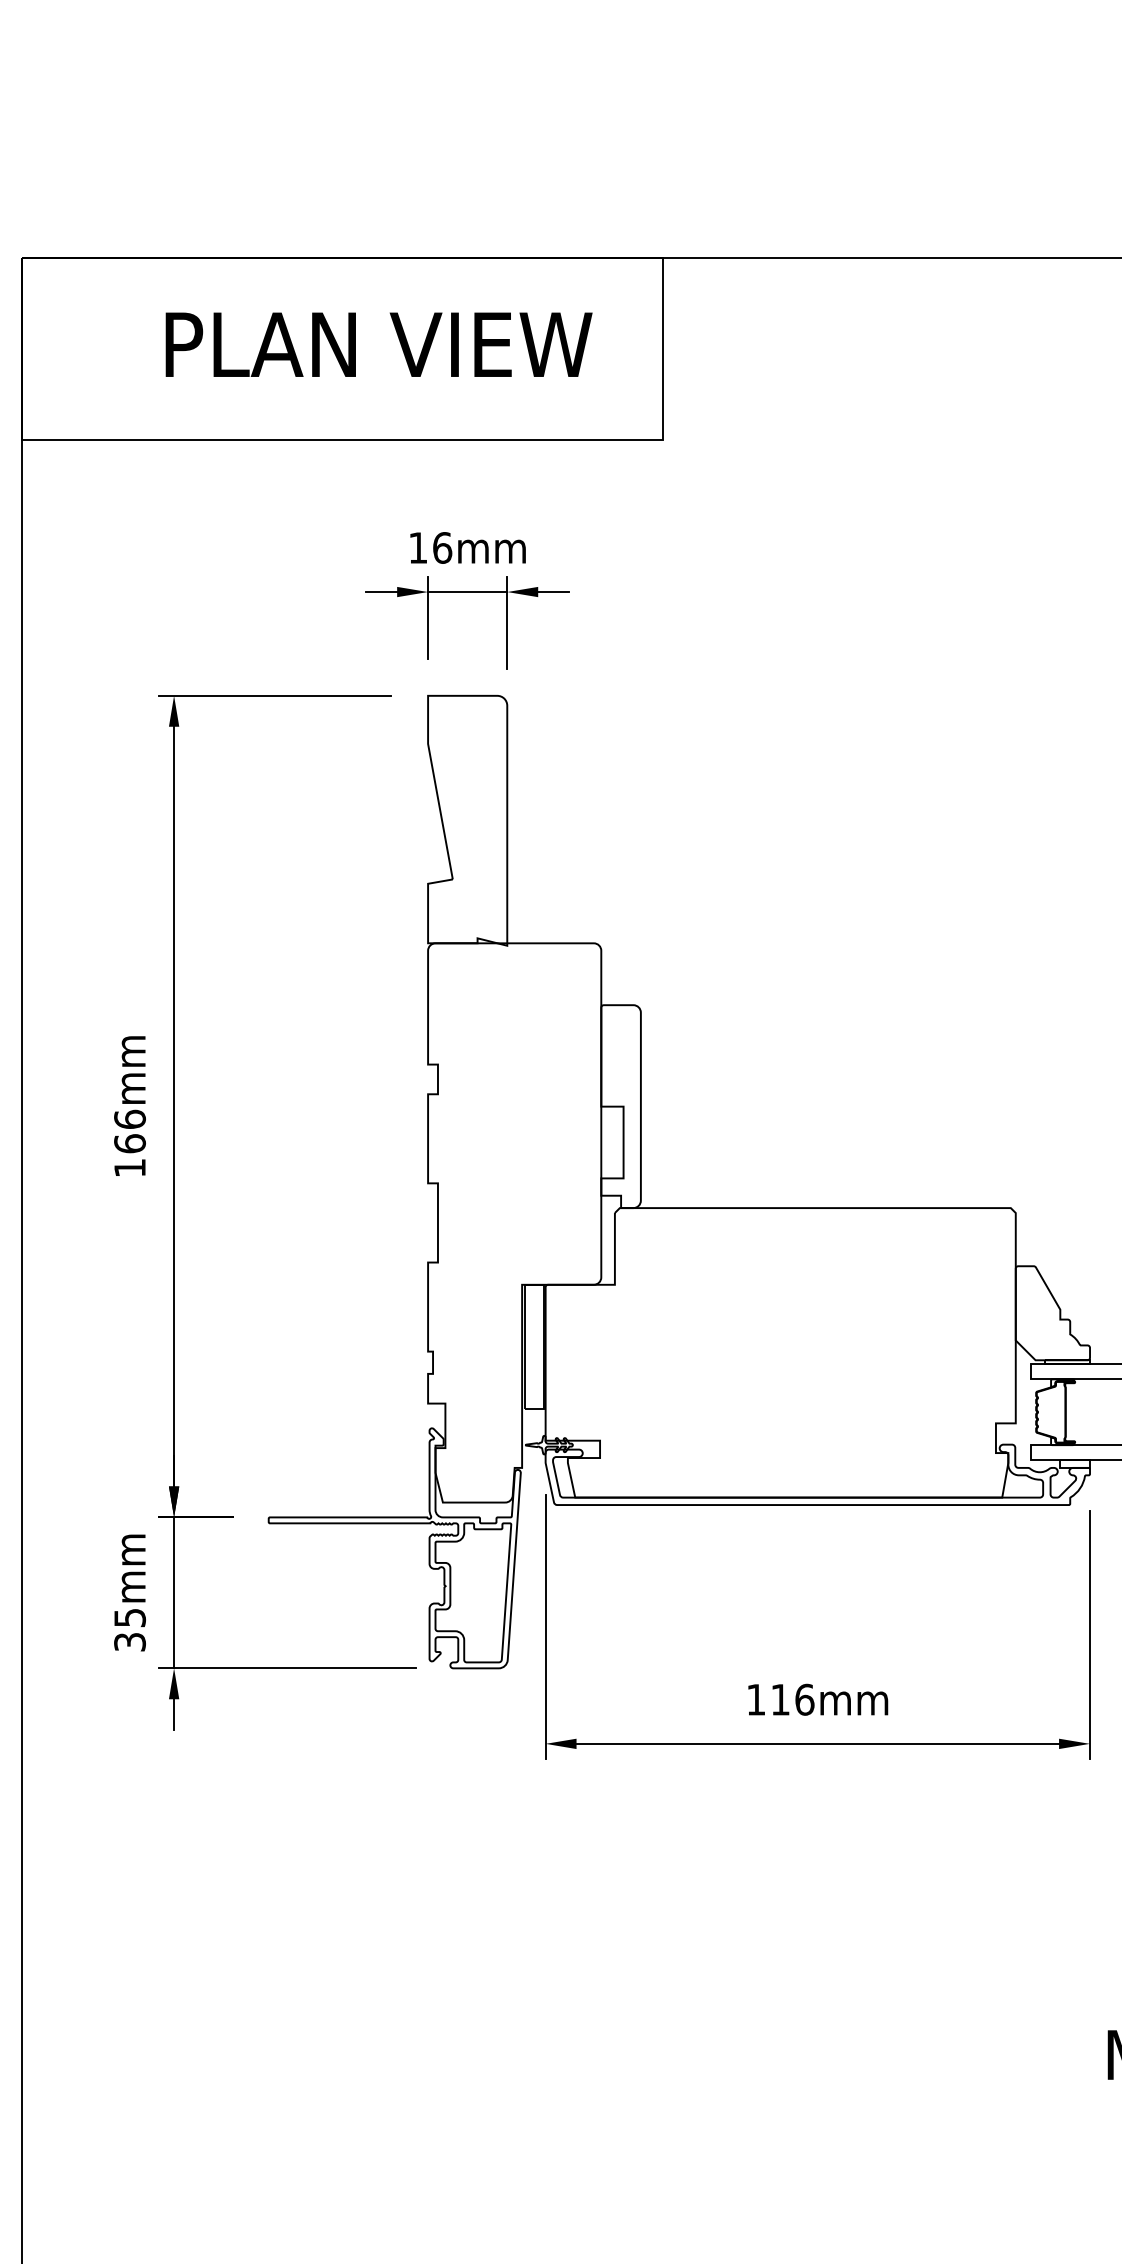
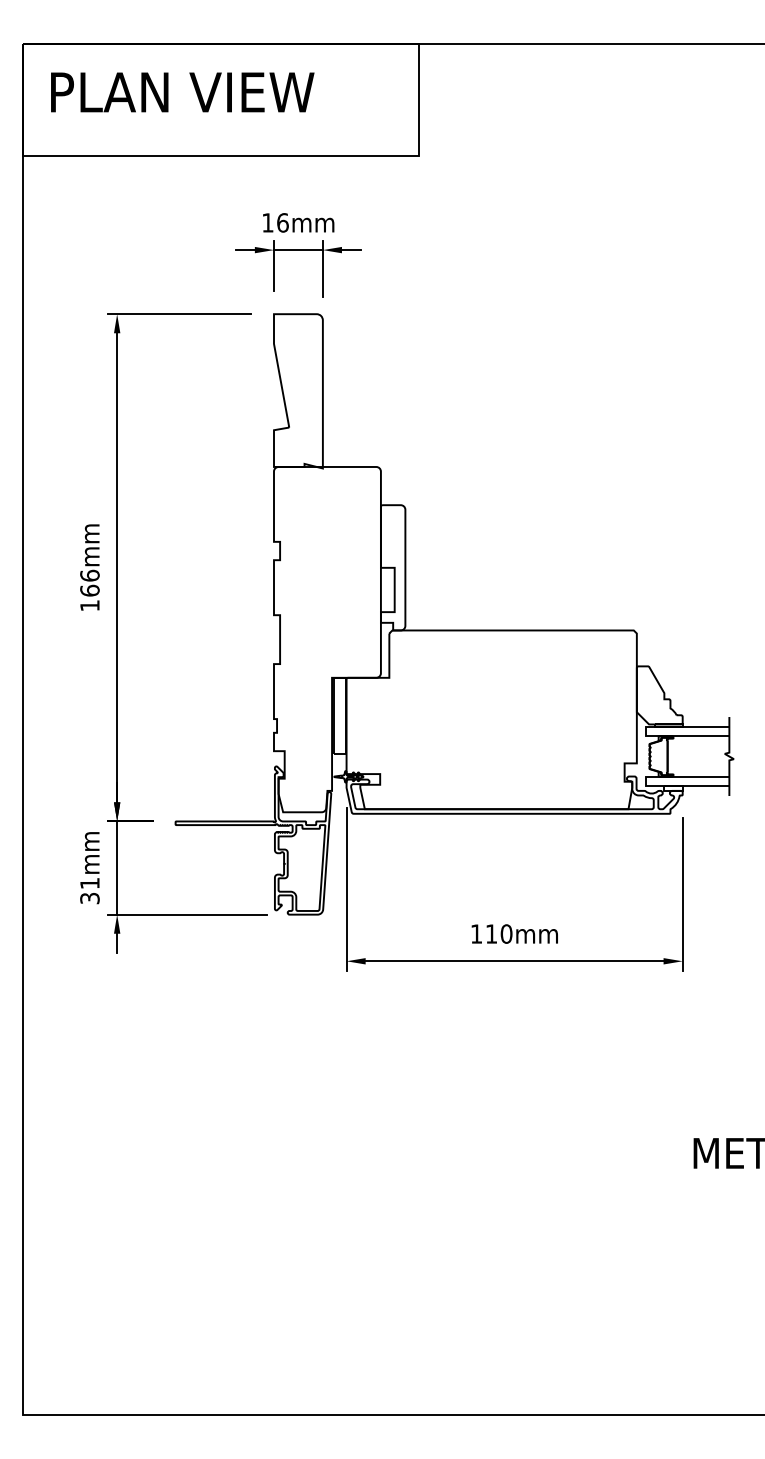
text: (378, 344) -> (182, 92), moved
text: (129, 1617) -> (89, 883), 35mm -> 31mm
text: (804, 1698) -> (506, 933), 116mm -> 110mm

